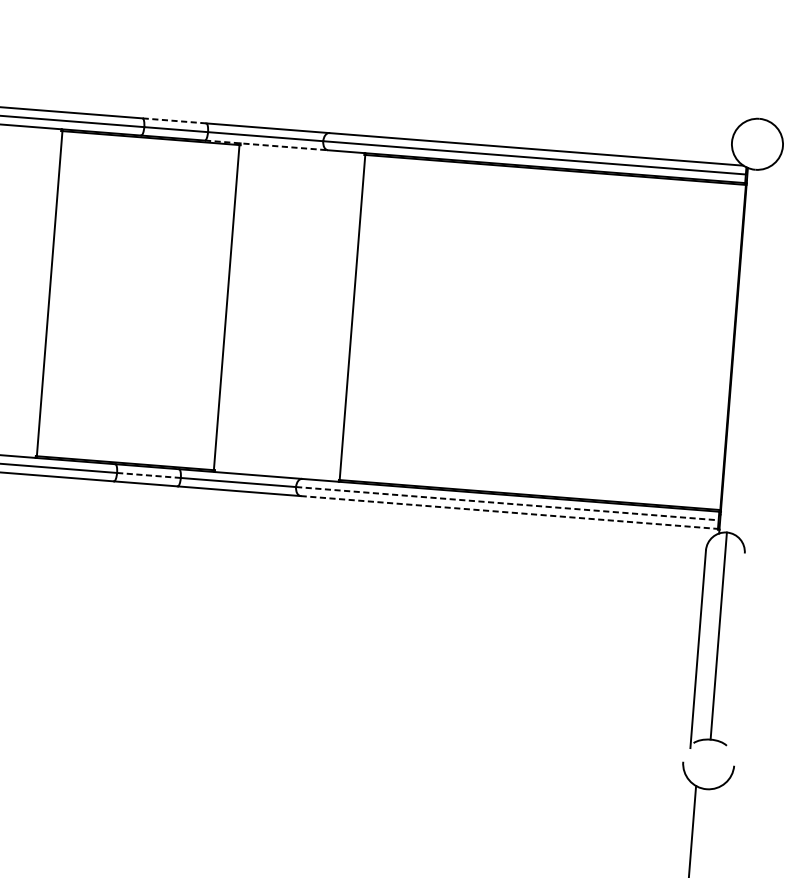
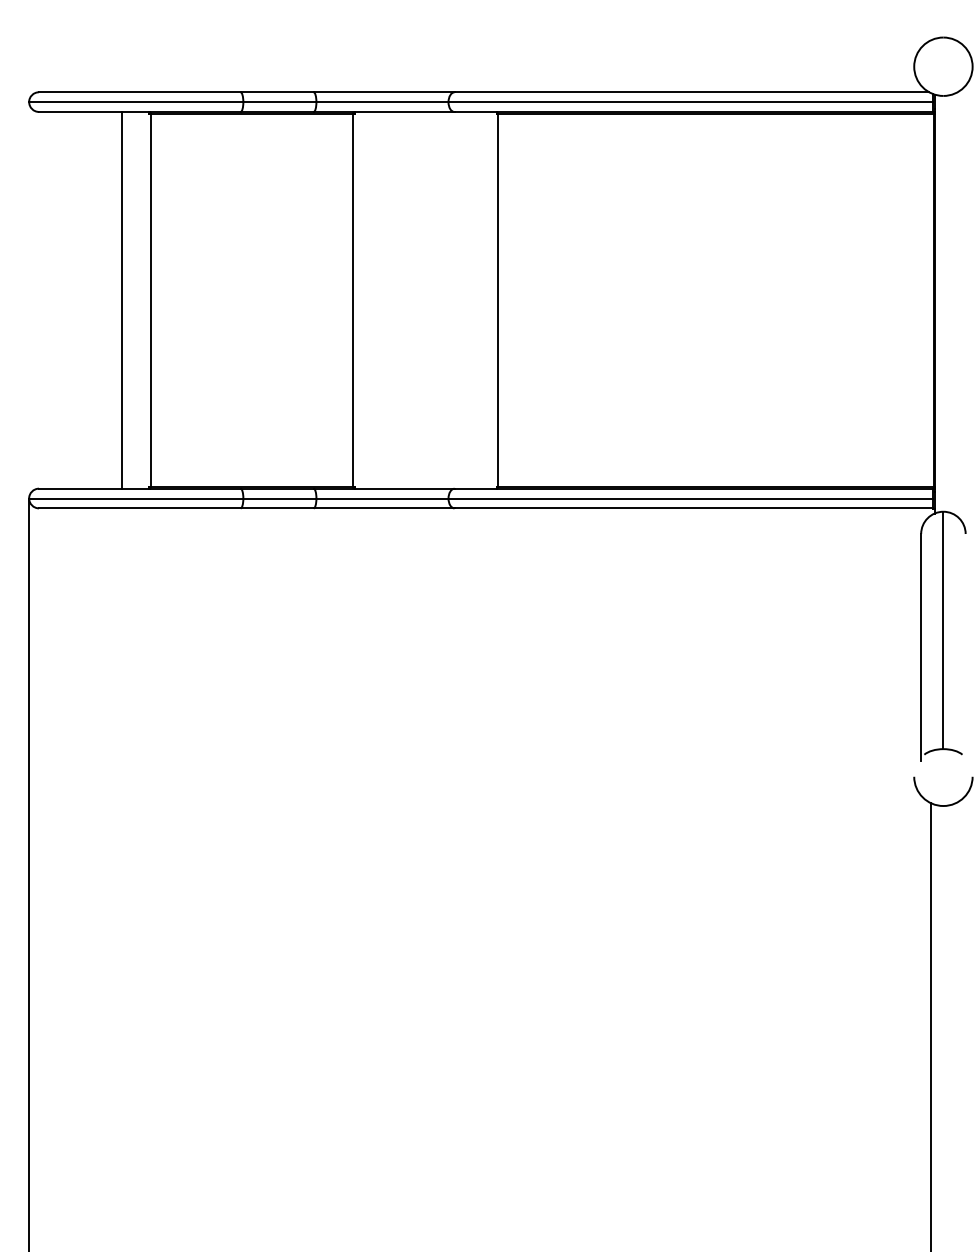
line: (174, 121) -> (277, 92), dashed -> solid
line: (266, 145) -> (384, 112), dashed -> solid
line: (25, 291) -> (122, 300), added
line: (148, 475) -> (279, 498), dashed -> solid
line: (508, 503) -> (691, 498), dashed -> solid
line: (509, 512) -> (694, 508), dashed -> solid

